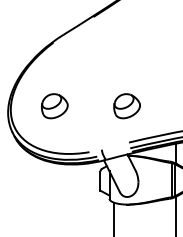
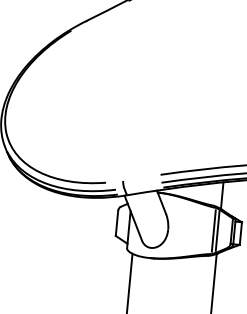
part: (54, 106) -> (64, 116), removed
part: (126, 106) -> (161, 125), removed

